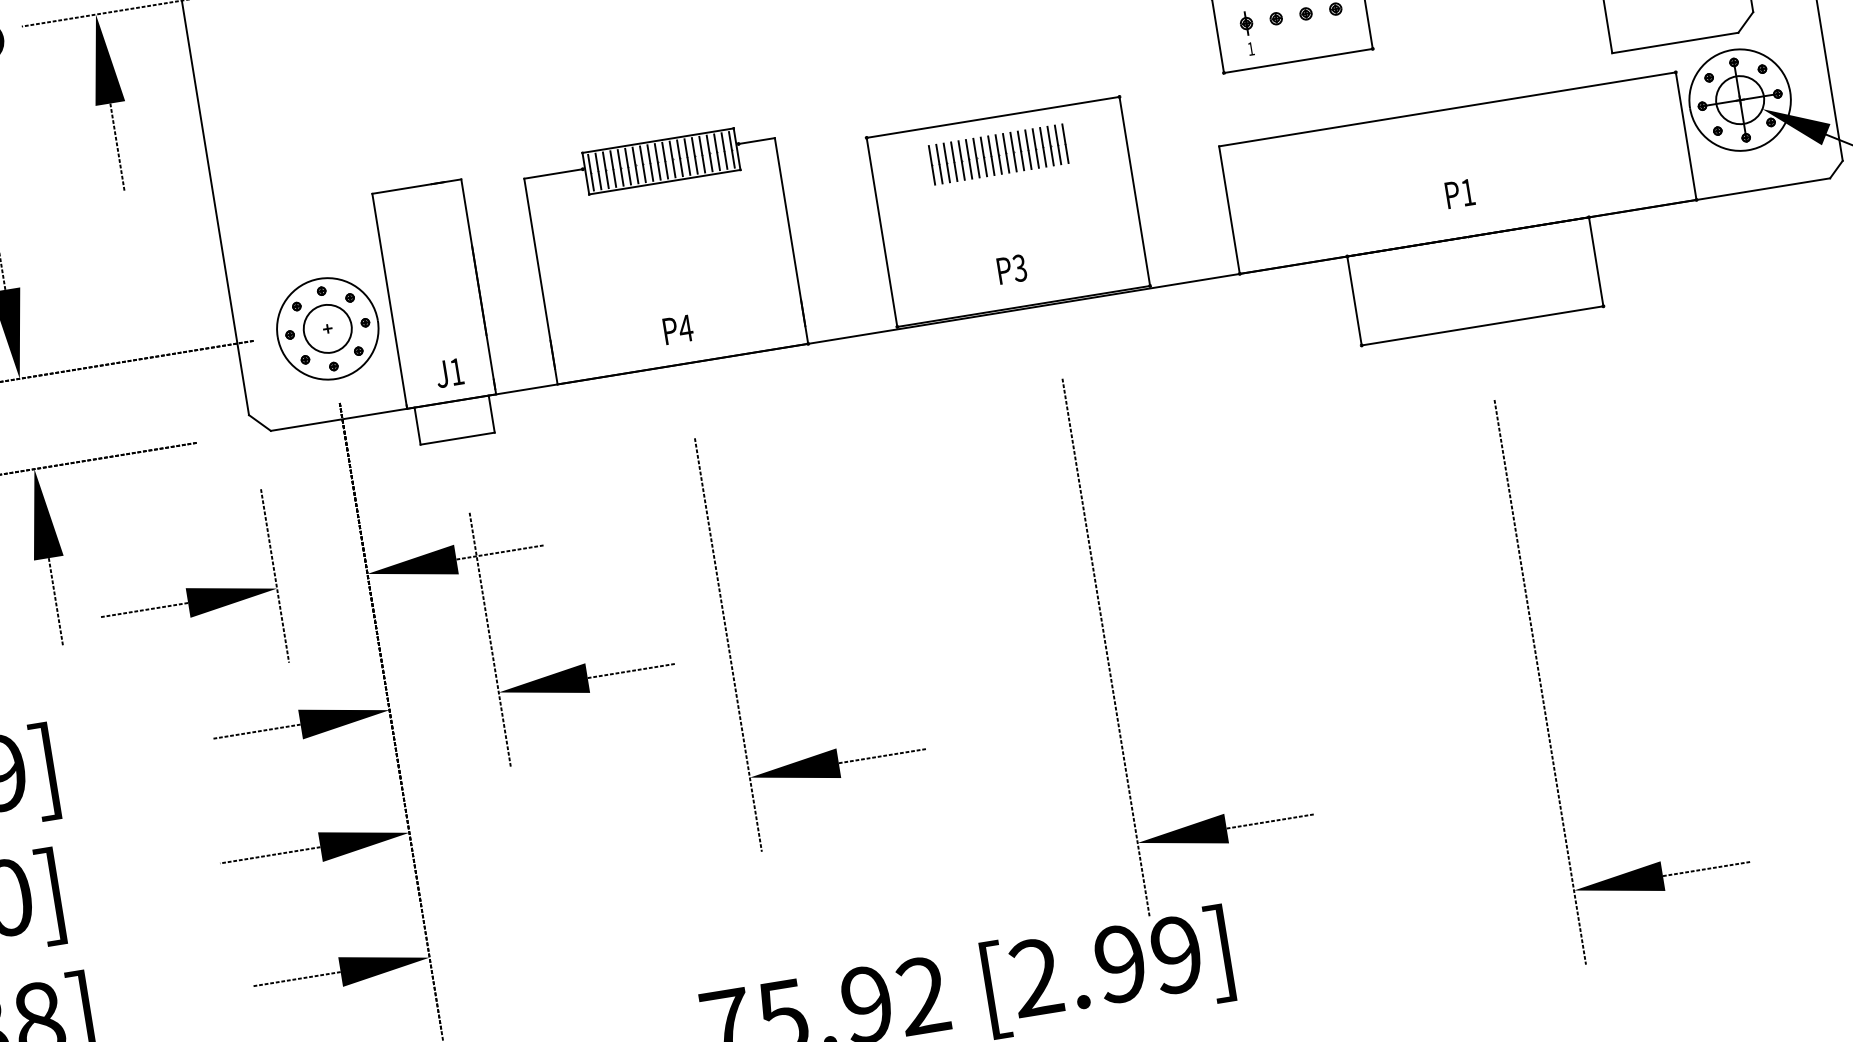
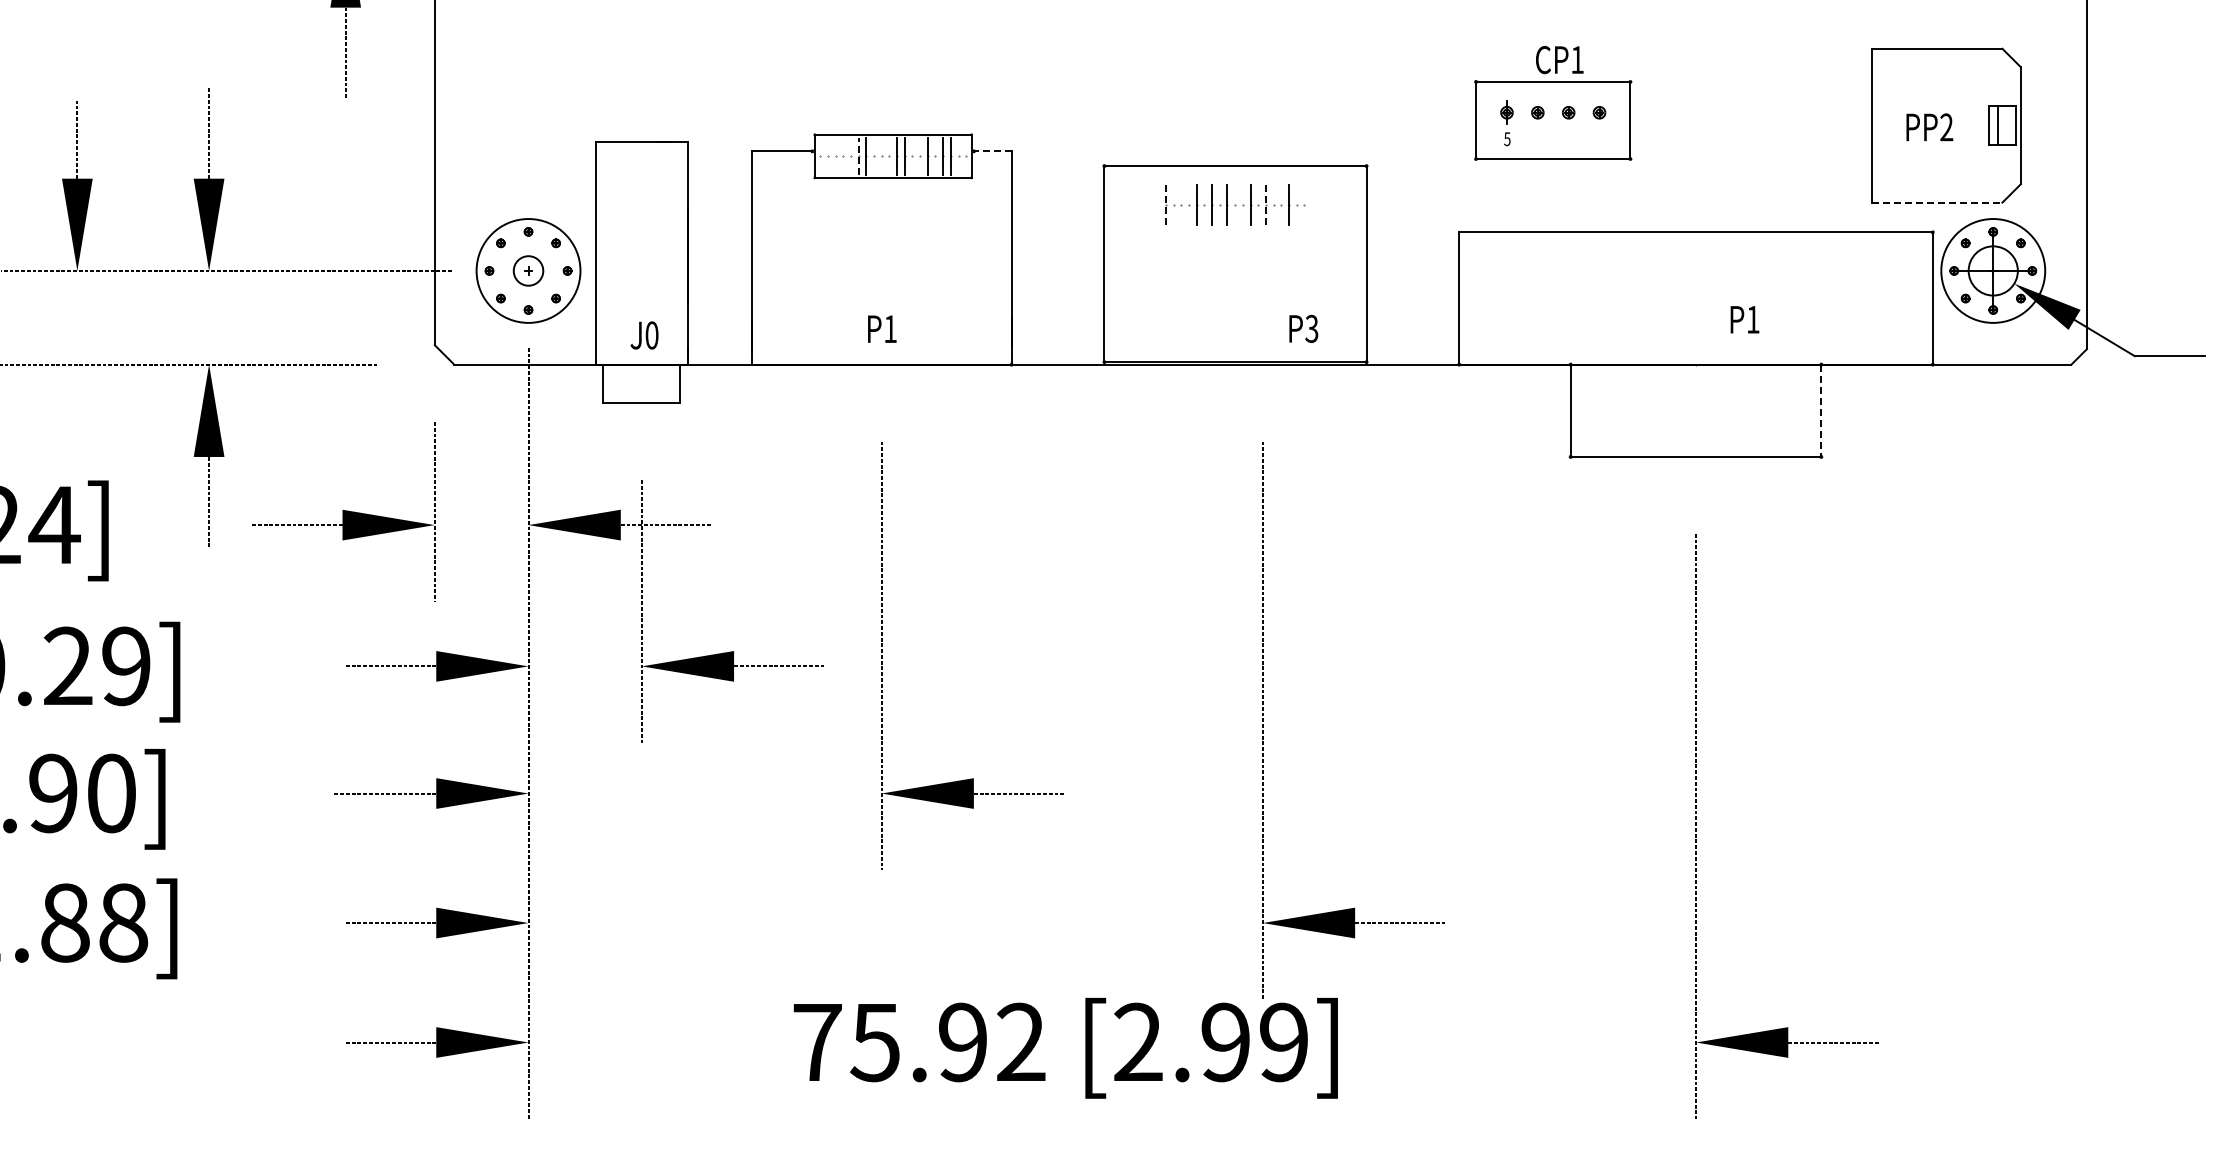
line: (1675, 42) -> (1937, 202), solid -> dashed
text: (1251, 49) -> (1507, 139), 1 -> 5
line: (756, 141) -> (992, 151), solid -> dashed
line: (1065, 143) -> (1304, 204), removed
line: (1057, 144) -> (1296, 204), removed
line: (1043, 147) -> (1281, 204), removed
line: (1035, 148) -> (1273, 204), removed
line: (732, 149) -> (966, 155), removed
line: (1028, 149) -> (1265, 204), solid -> dashed
line: (724, 150) -> (958, 155), removed
line: (1021, 150) -> (1258, 204), removed
line: (1005, 153) -> (1242, 204), removed
line: (702, 154) -> (935, 155), removed
line: (999, 154) -> (1235, 204), removed
line: (687, 156) -> (920, 155), removed
line: (983, 156) -> (1219, 204), removed
line: (679, 157) -> (912, 155), removed
line: (969, 159) -> (1204, 204), removed
line: (657, 161) -> (889, 155), removed
line: (953, 161) -> (1188, 204), removed
line: (650, 162) -> (881, 155), removed
line: (947, 162) -> (1181, 204), removed
line: (642, 163) -> (873, 155), removed
line: (939, 164) -> (1173, 204), removed
line: (931, 165) -> (1165, 204), solid -> dashed
line: (627, 166) -> (858, 155), solid -> dashed
line: (620, 167) -> (850, 155), removed
line: (613, 168) -> (843, 155), removed
line: (605, 169) -> (835, 155), removed
line: (598, 170) -> (827, 155), removed
line: (591, 171) -> (820, 155), removed
text: (1459, 193) -> (1744, 319), moved
line: (1596, 262) -> (1821, 411), solid -> dashed
text: (1011, 269) -> (1303, 328), moved
text: (685, 327) -> (890, 328), P4 -> P1
circle: (327, 328) -> (528, 270), size x0.6
text: (456, 371) -> (651, 335), J1 -> J0

